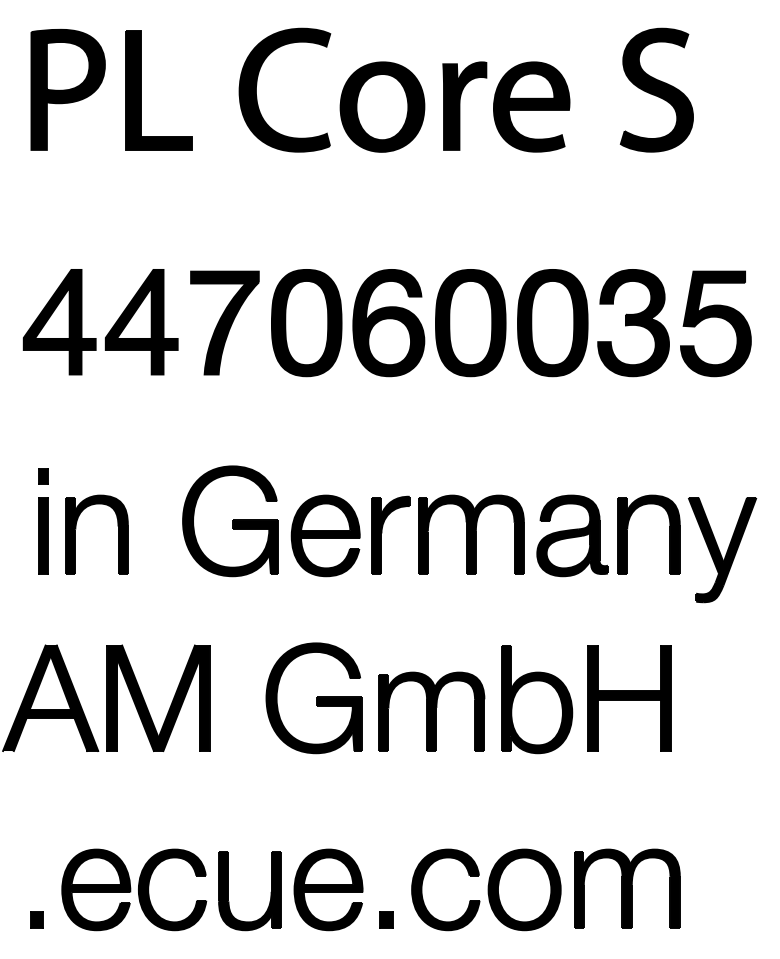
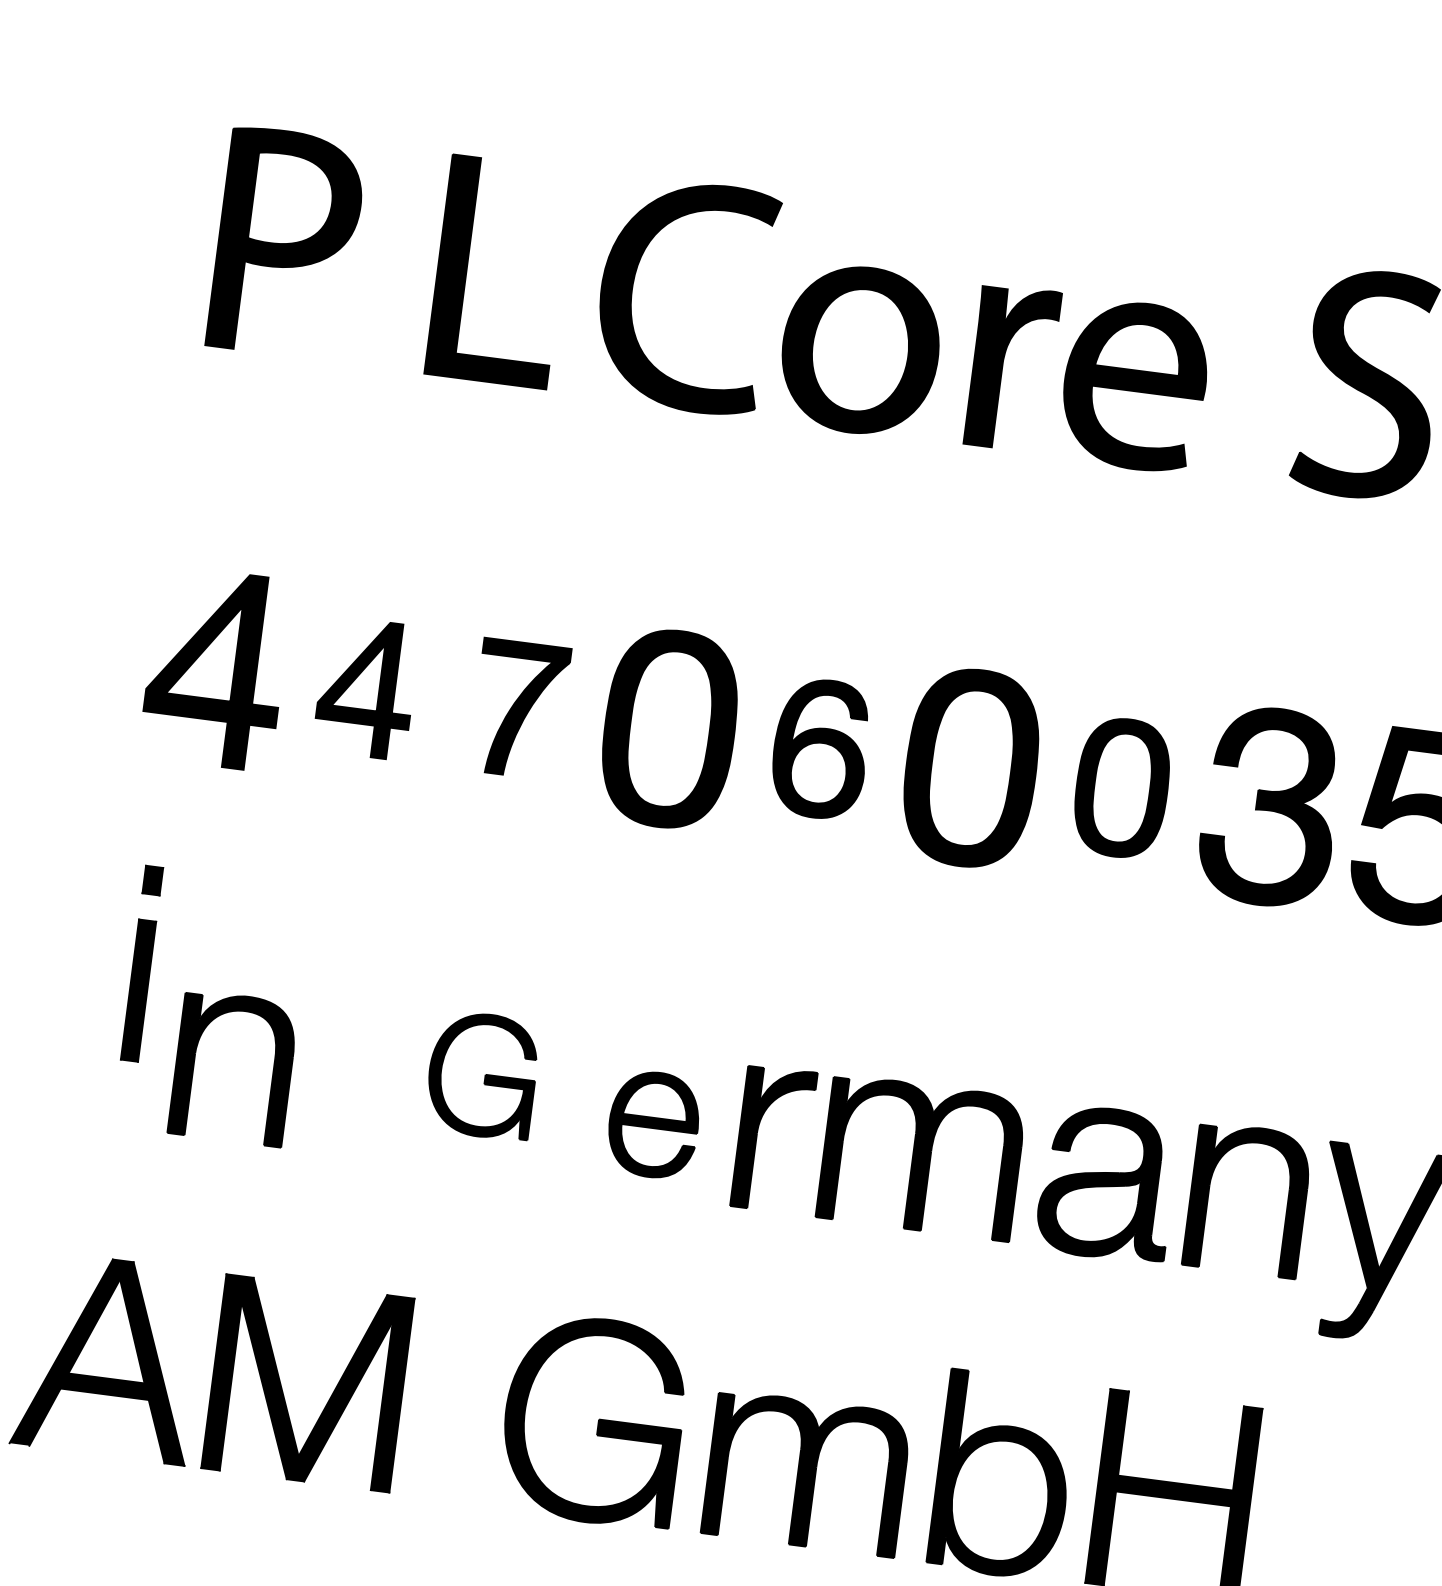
part: (141, 90) -> (467, 268), moved
part: (141, 322) -> (366, 688), size x0.7
part: (224, 322) -> (518, 708), size x0.7
part: (388, 323) -> (820, 749), size x0.7
part: (552, 323) -> (1121, 788), size x0.7
part: (43, 521) -> (141, 964), moved
part: (230, 521) -> (482, 1075), size x0.6
part: (325, 535) -> (653, 1124), size x0.7

